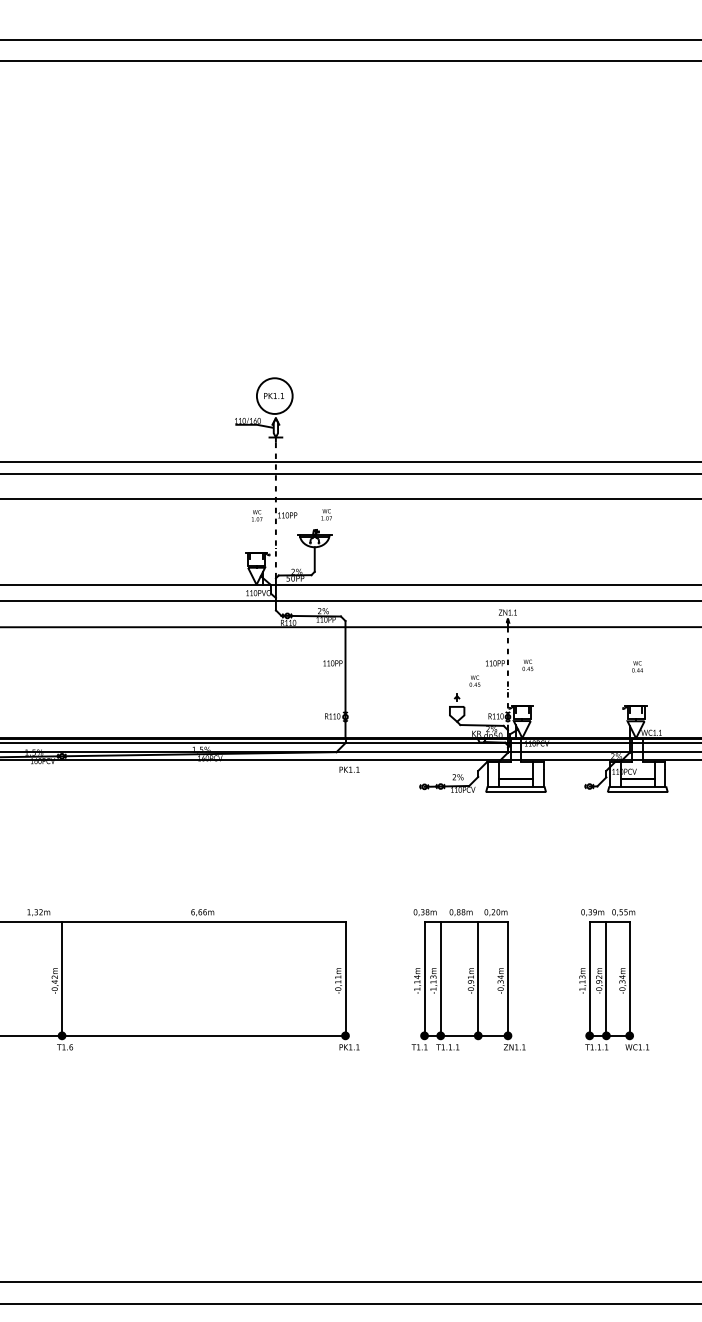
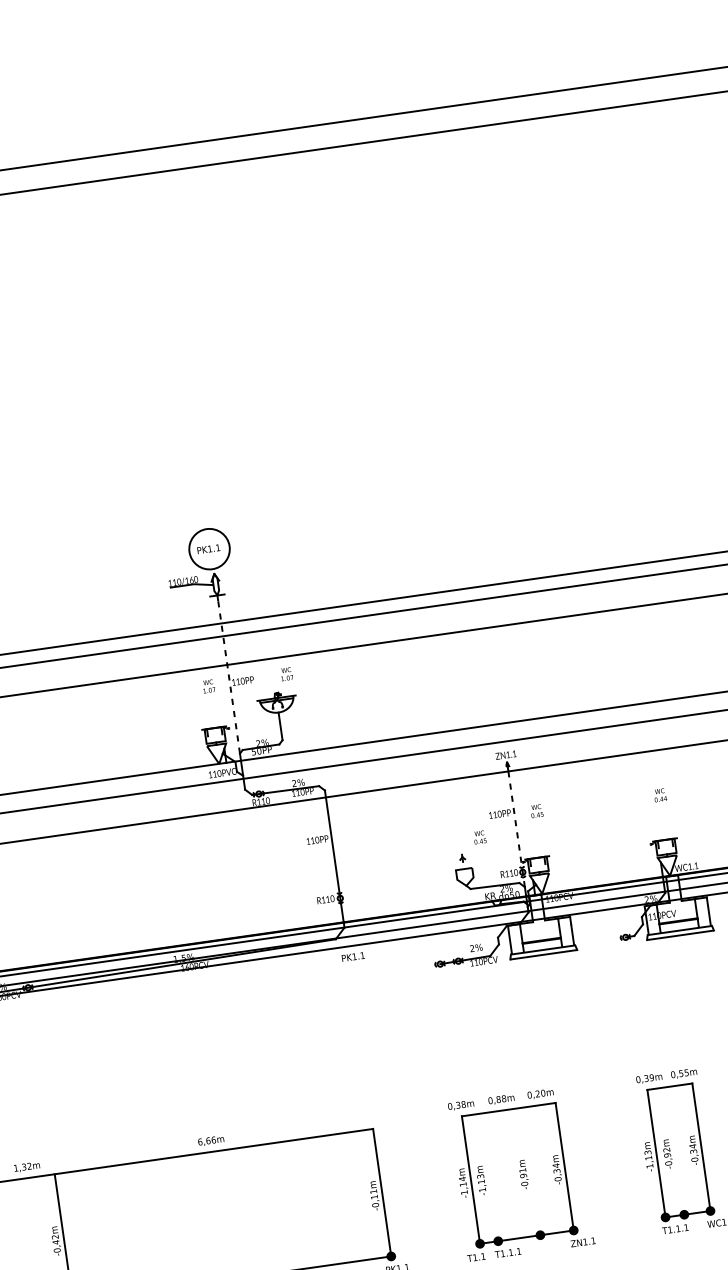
line: (440, 978) -> (488, 1176), removed
line: (478, 978) -> (531, 1170), removed
line: (606, 978) -> (675, 1150), removed

